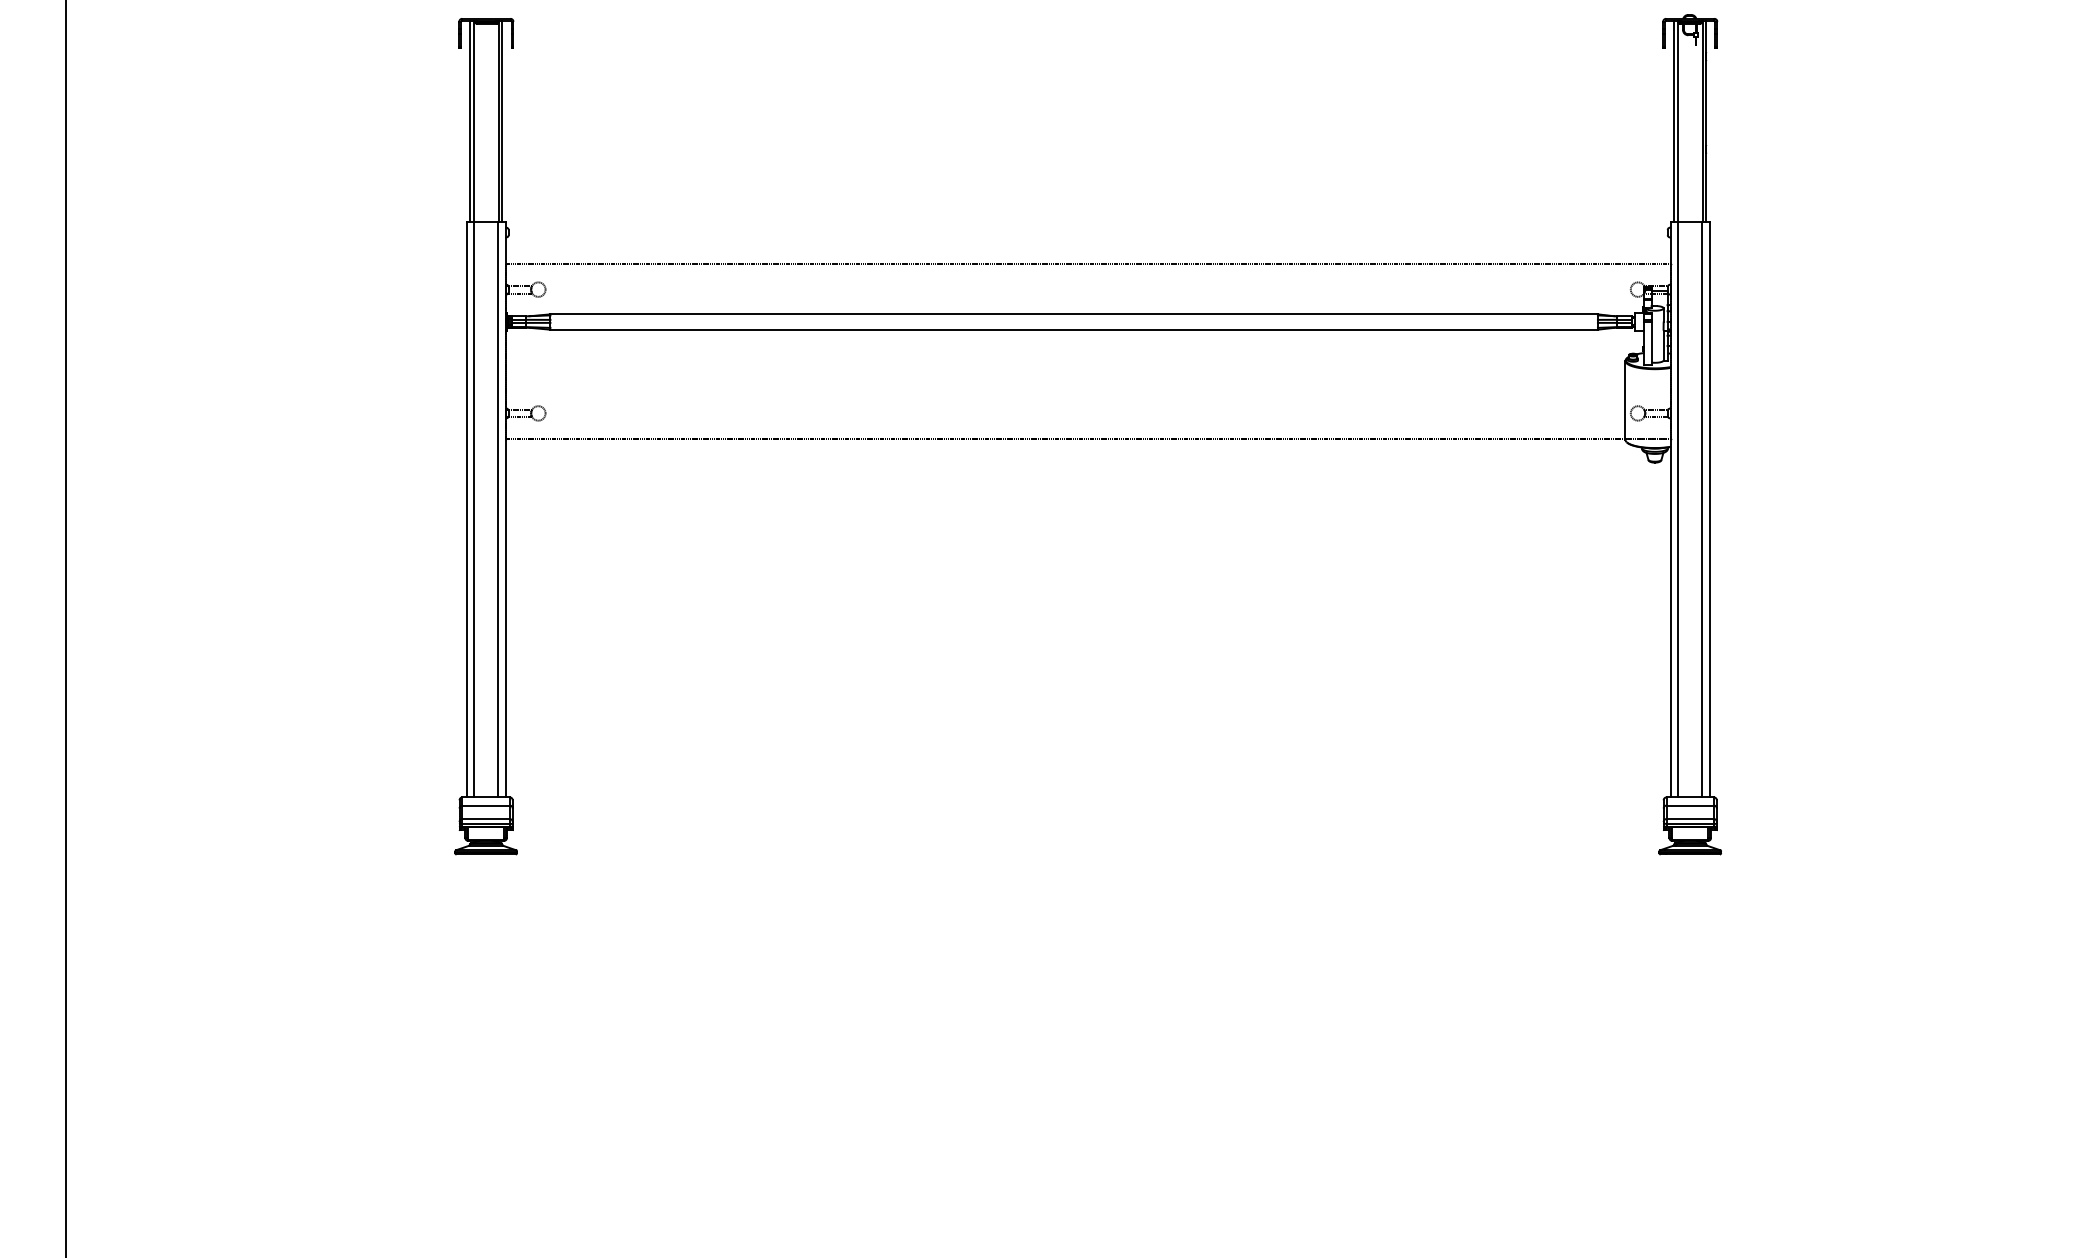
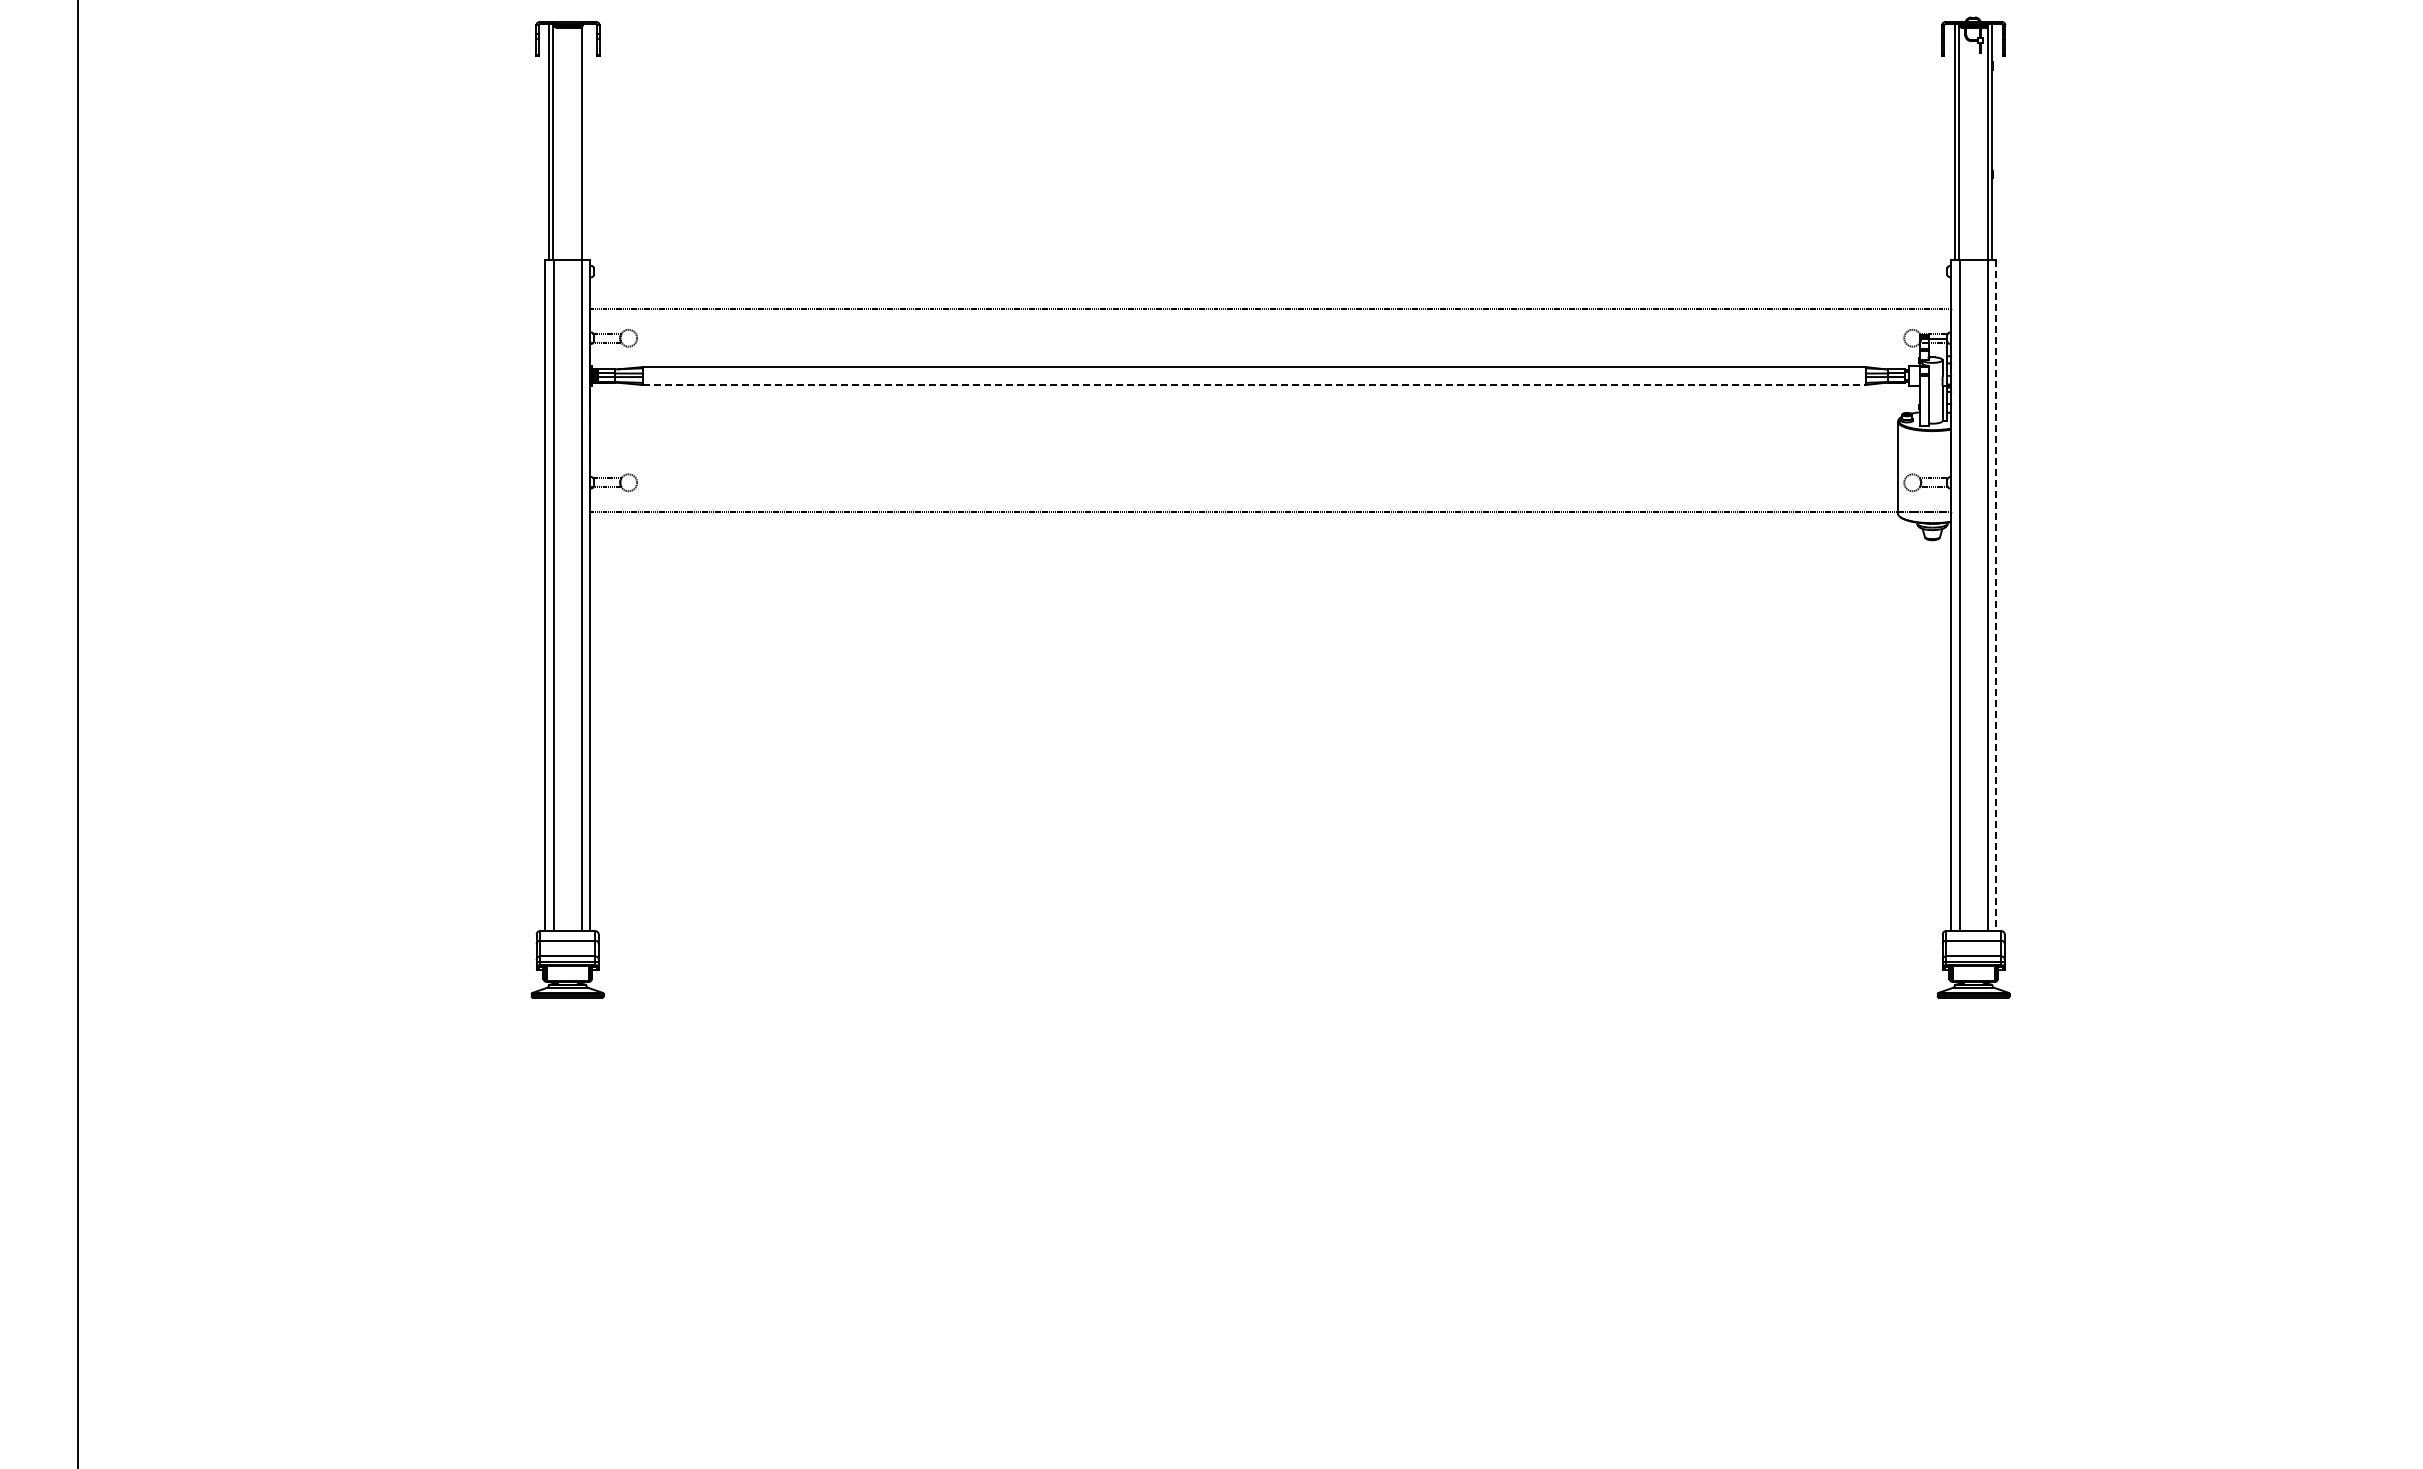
line: (502, 121) -> (586, 141), removed
line: (1074, 330) -> (1254, 385), solid -> dashed
line: (1709, 509) -> (1996, 595), solid -> dashed

